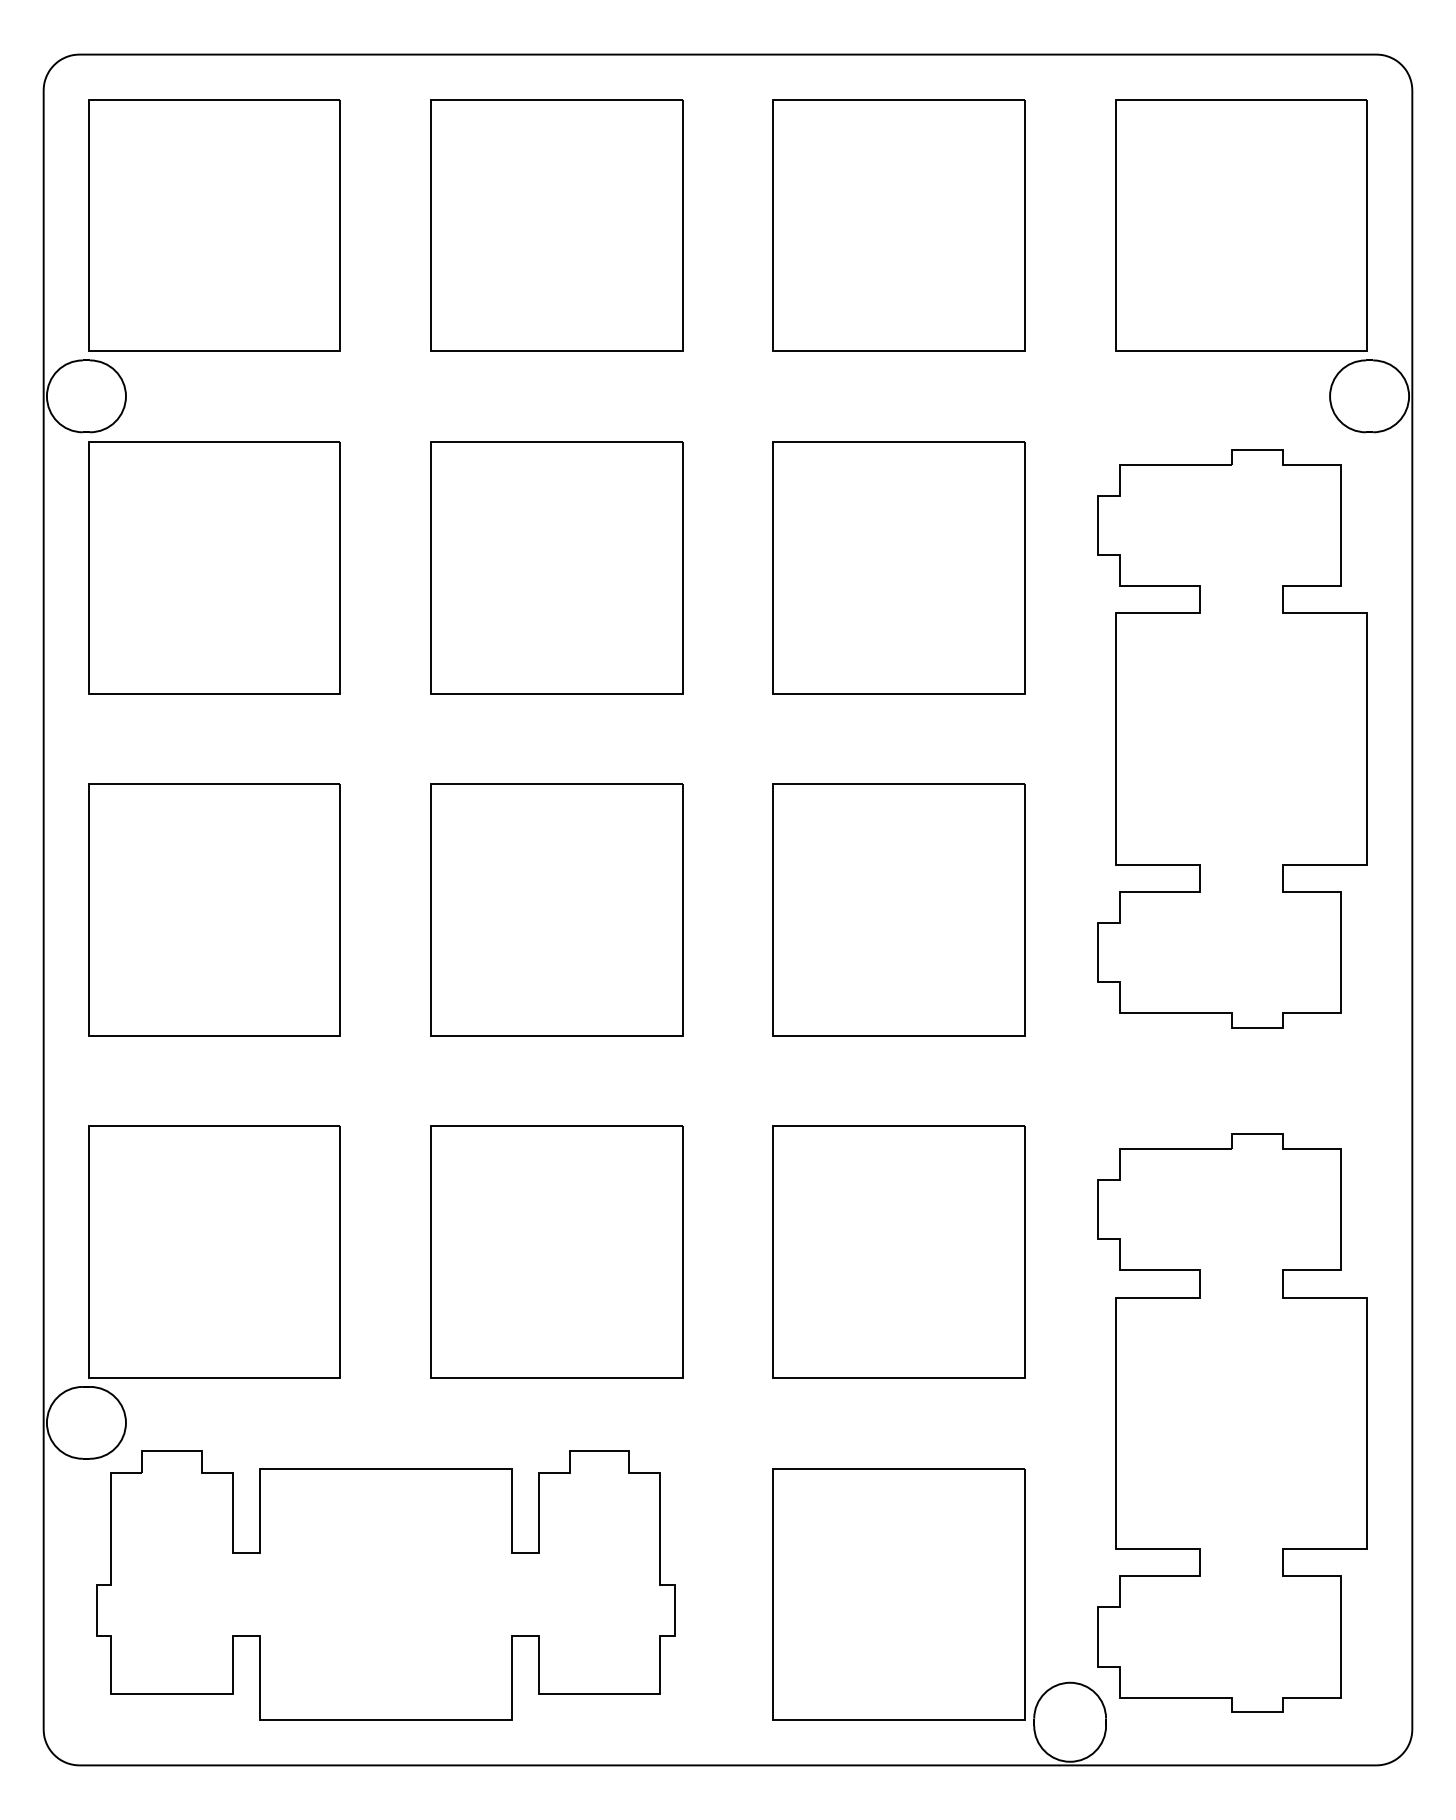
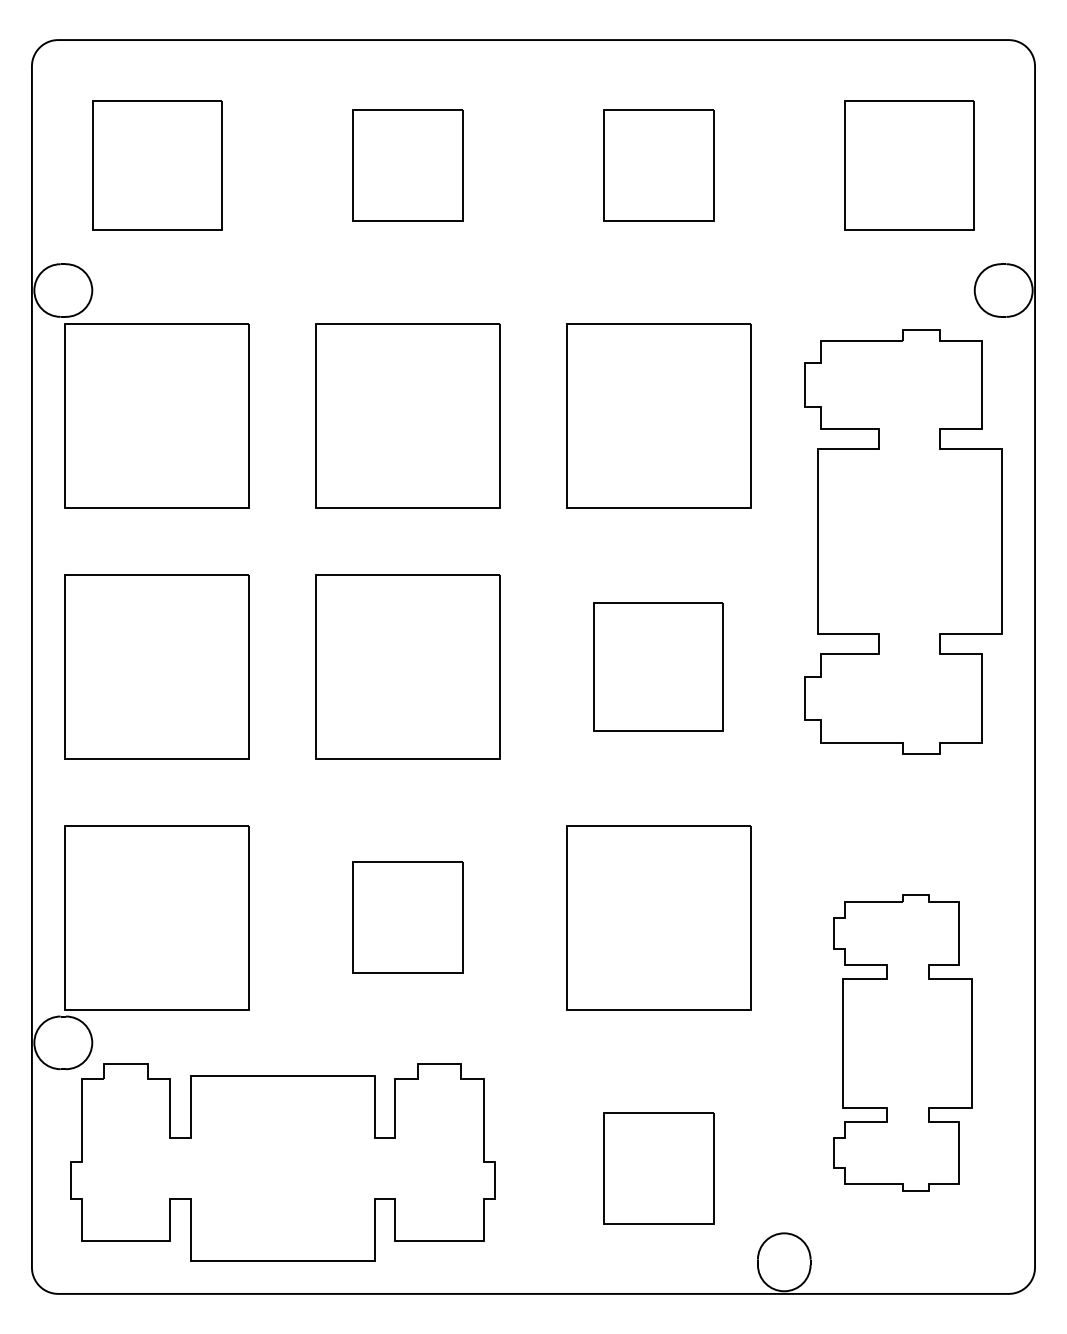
part: (214, 225) -> (157, 165), size x0.7
part: (556, 225) -> (407, 165), size x0.6
part: (898, 225) -> (658, 165), size x0.6
part: (1241, 225) -> (909, 165), size x0.7
part: (898, 909) -> (658, 666), size x0.7
part: (556, 1251) -> (407, 917), size x0.6
part: (1232, 1422) -> (903, 1042), size x0.7
part: (898, 1594) -> (658, 1168), size x0.6

